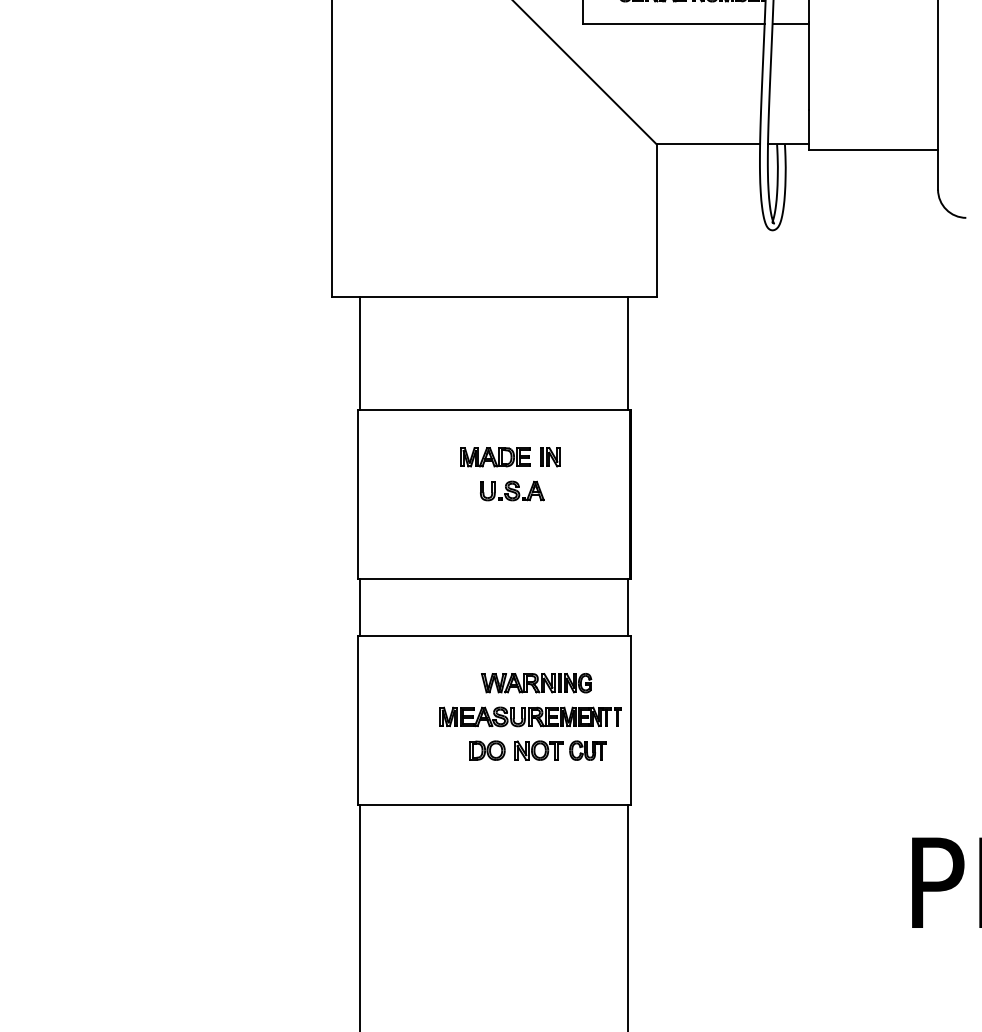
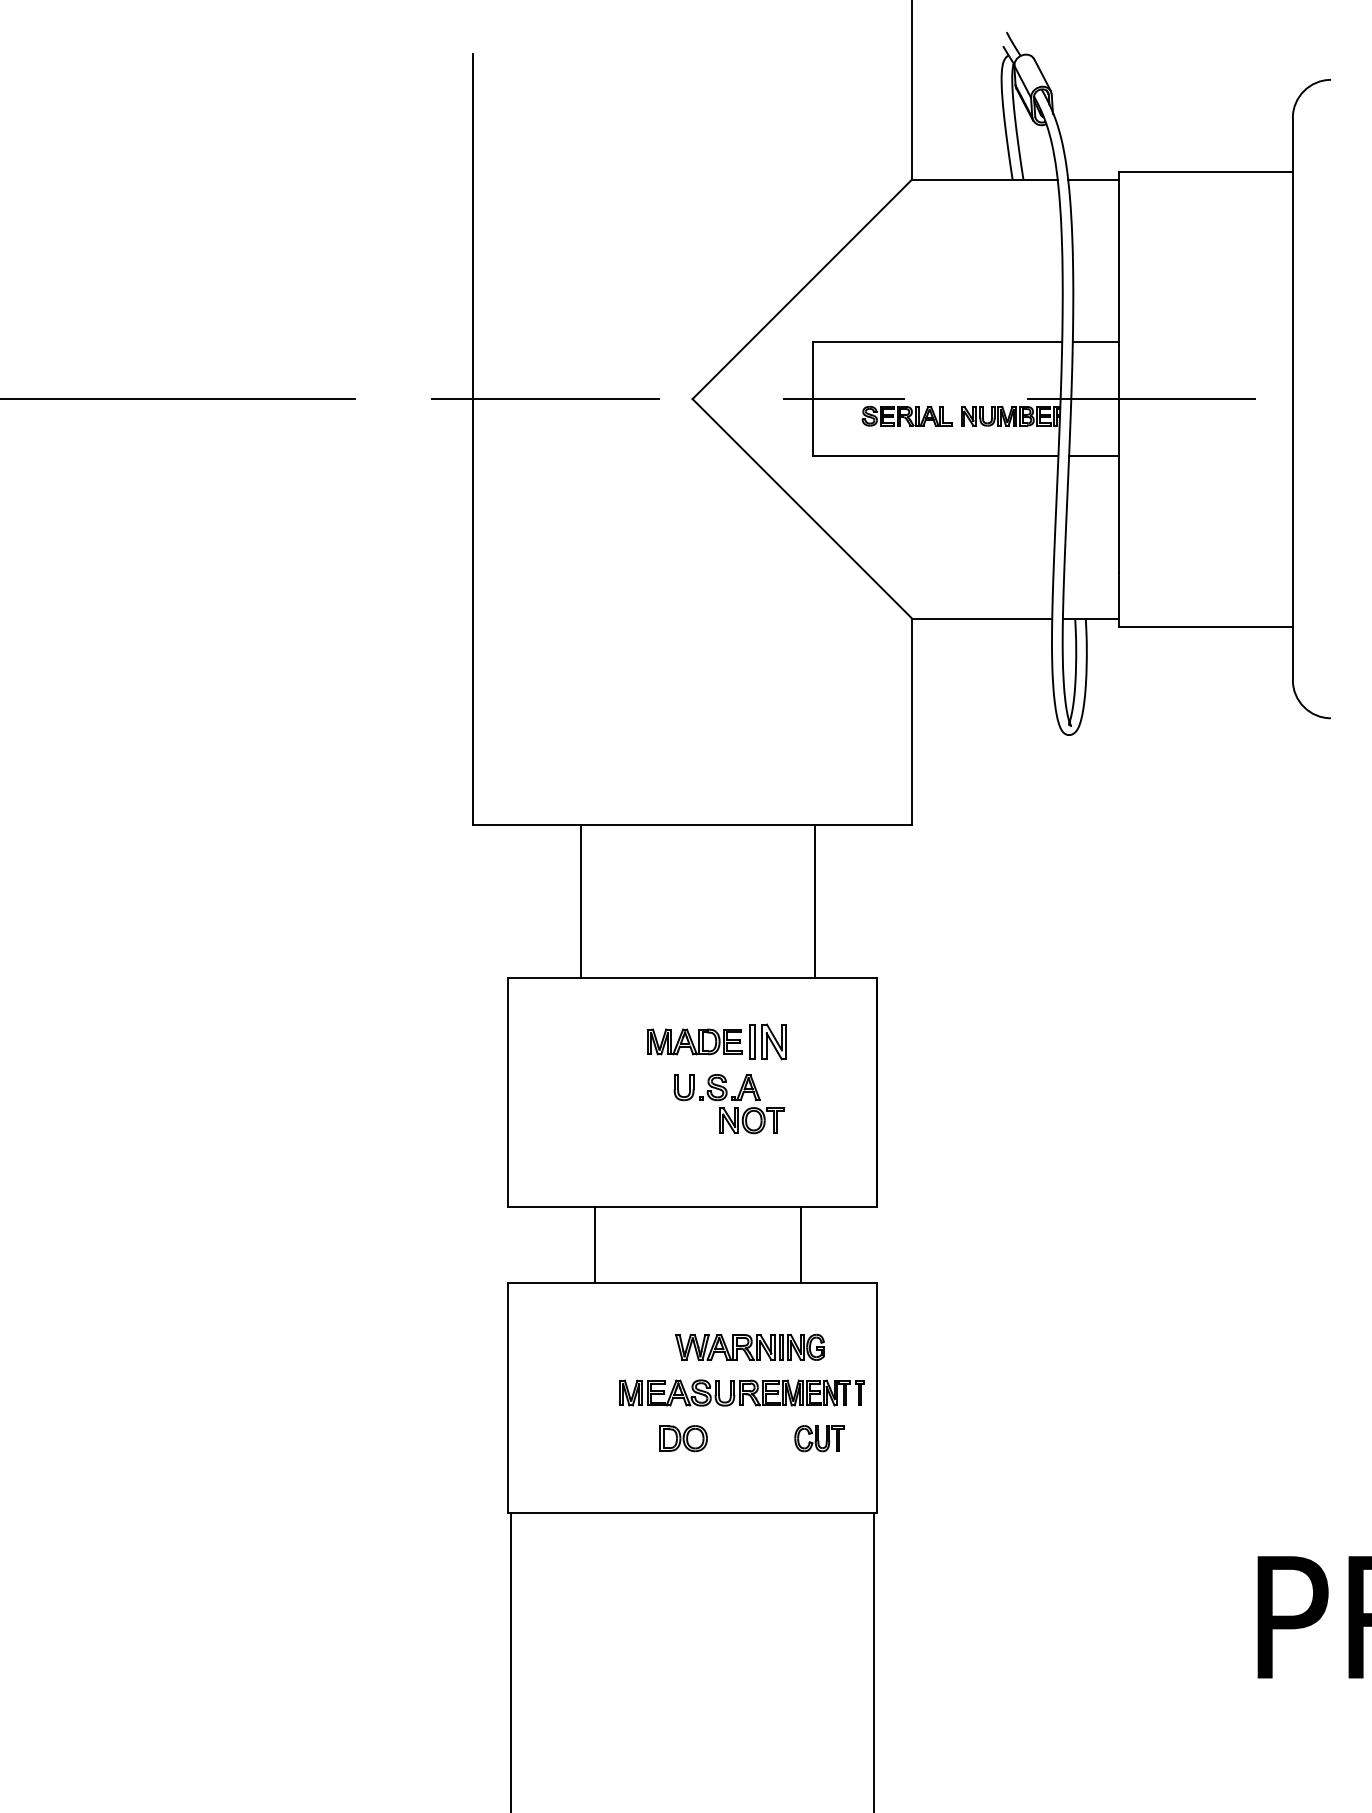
line: (360, 353) -> (581, 901), moved
line: (627, 353) -> (814, 901), moved
part: (550, 456) -> (768, 1041), size x1.4
line: (360, 607) -> (595, 1245), moved
line: (627, 607) -> (800, 1245), moved
part: (538, 750) -> (751, 1120), moved

